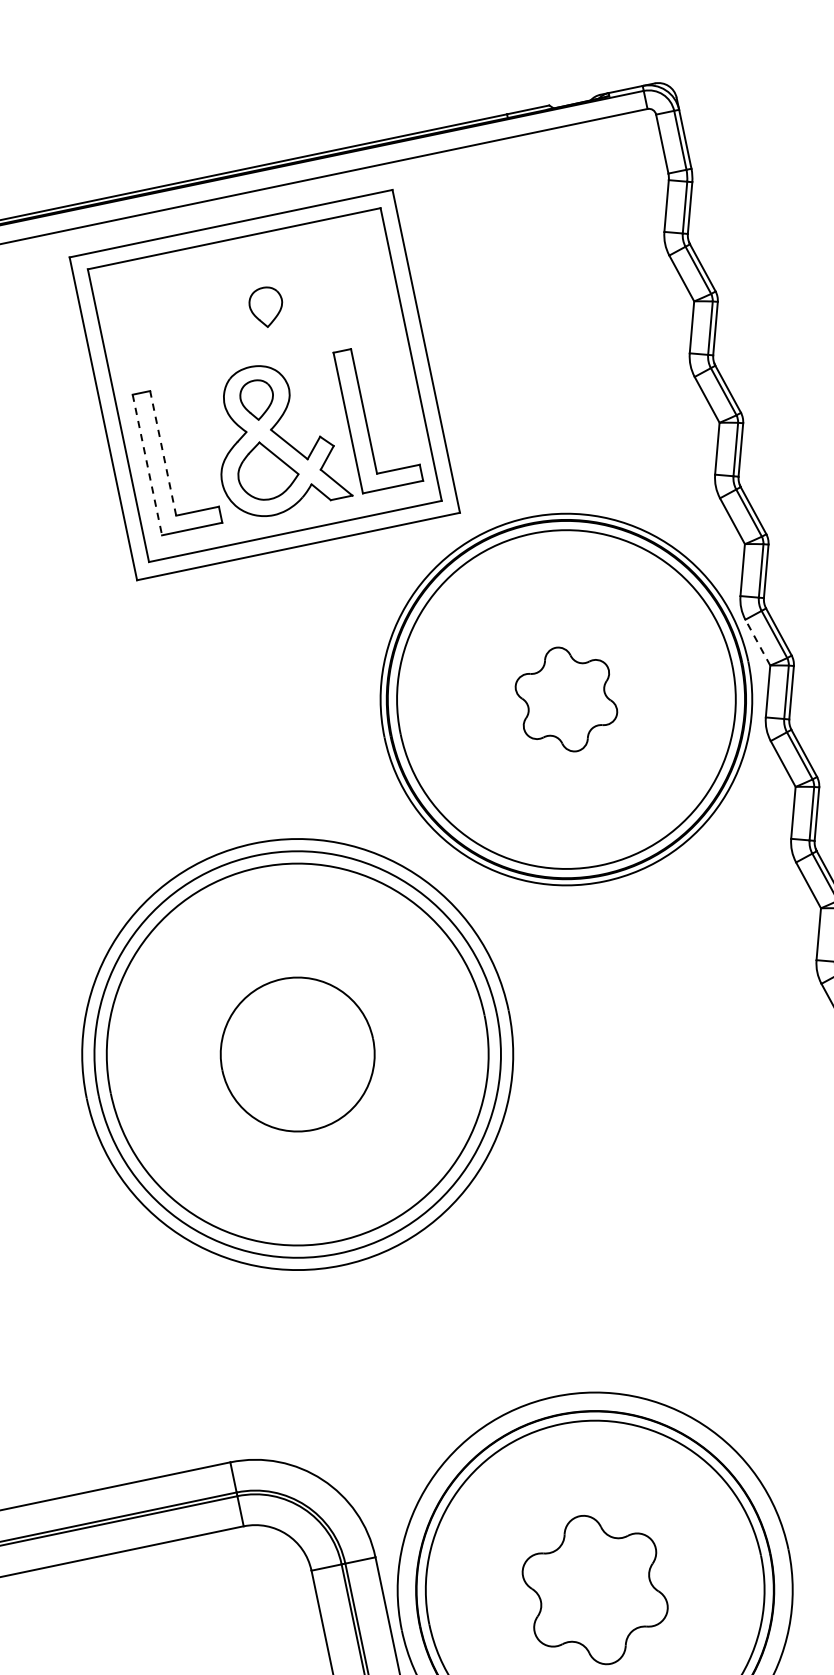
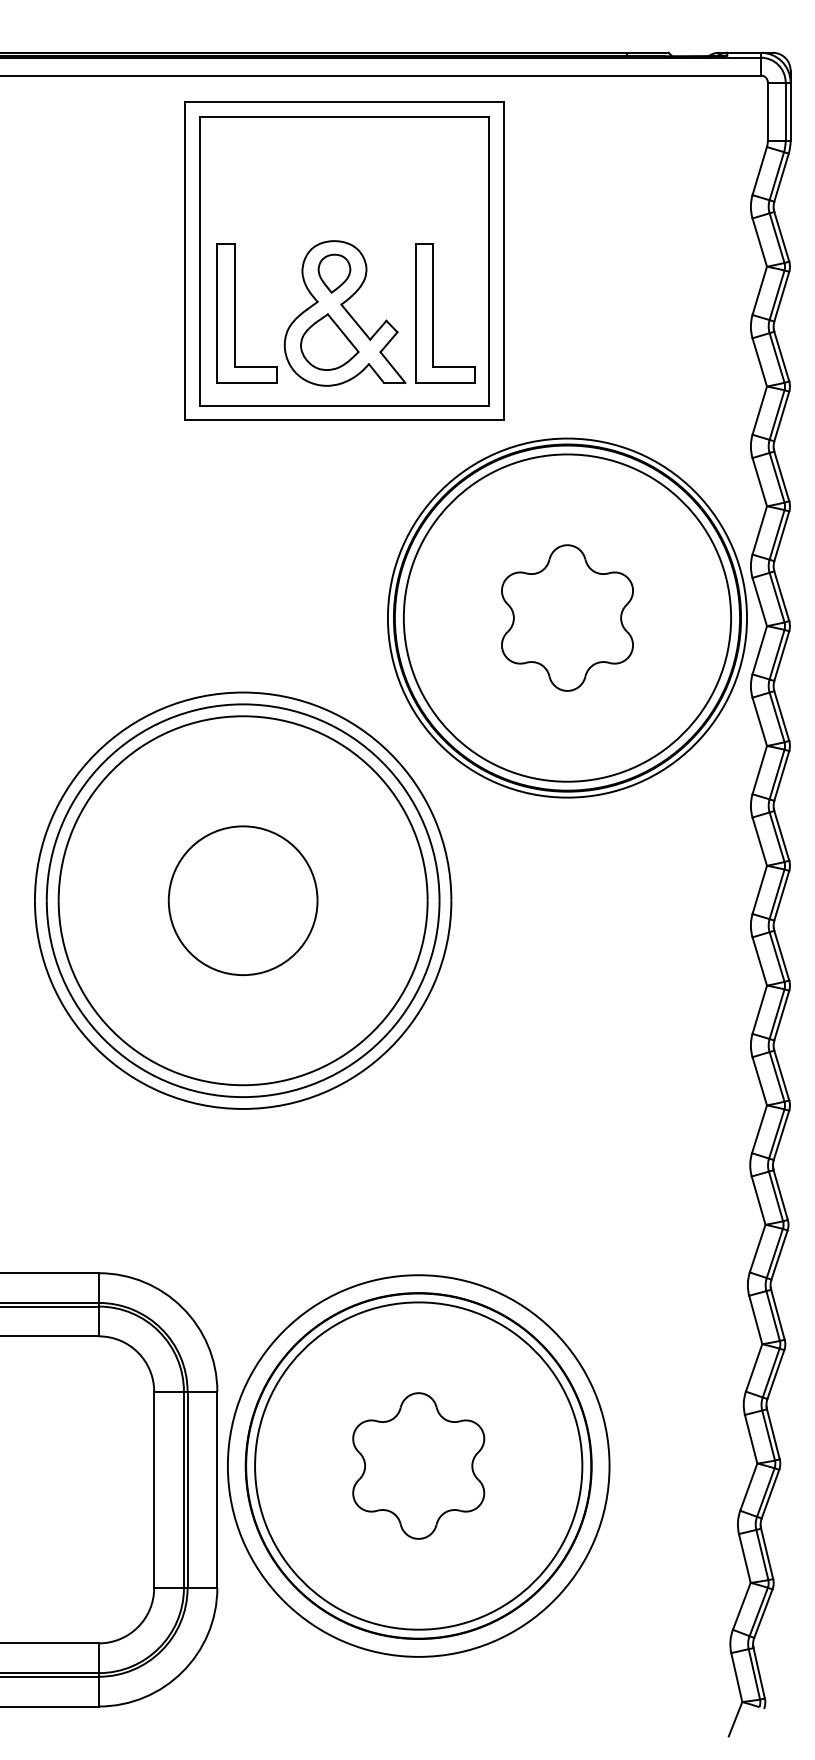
part: (266, 306) -> (361, 187), removed
line: (162, 453) -> (234, 305), dashed -> solid
line: (147, 465) -> (217, 313), dashed -> solid
line: (757, 642) -> (759, 601), dashed -> solid
part: (566, 698) -> (567, 617), size x1.43

